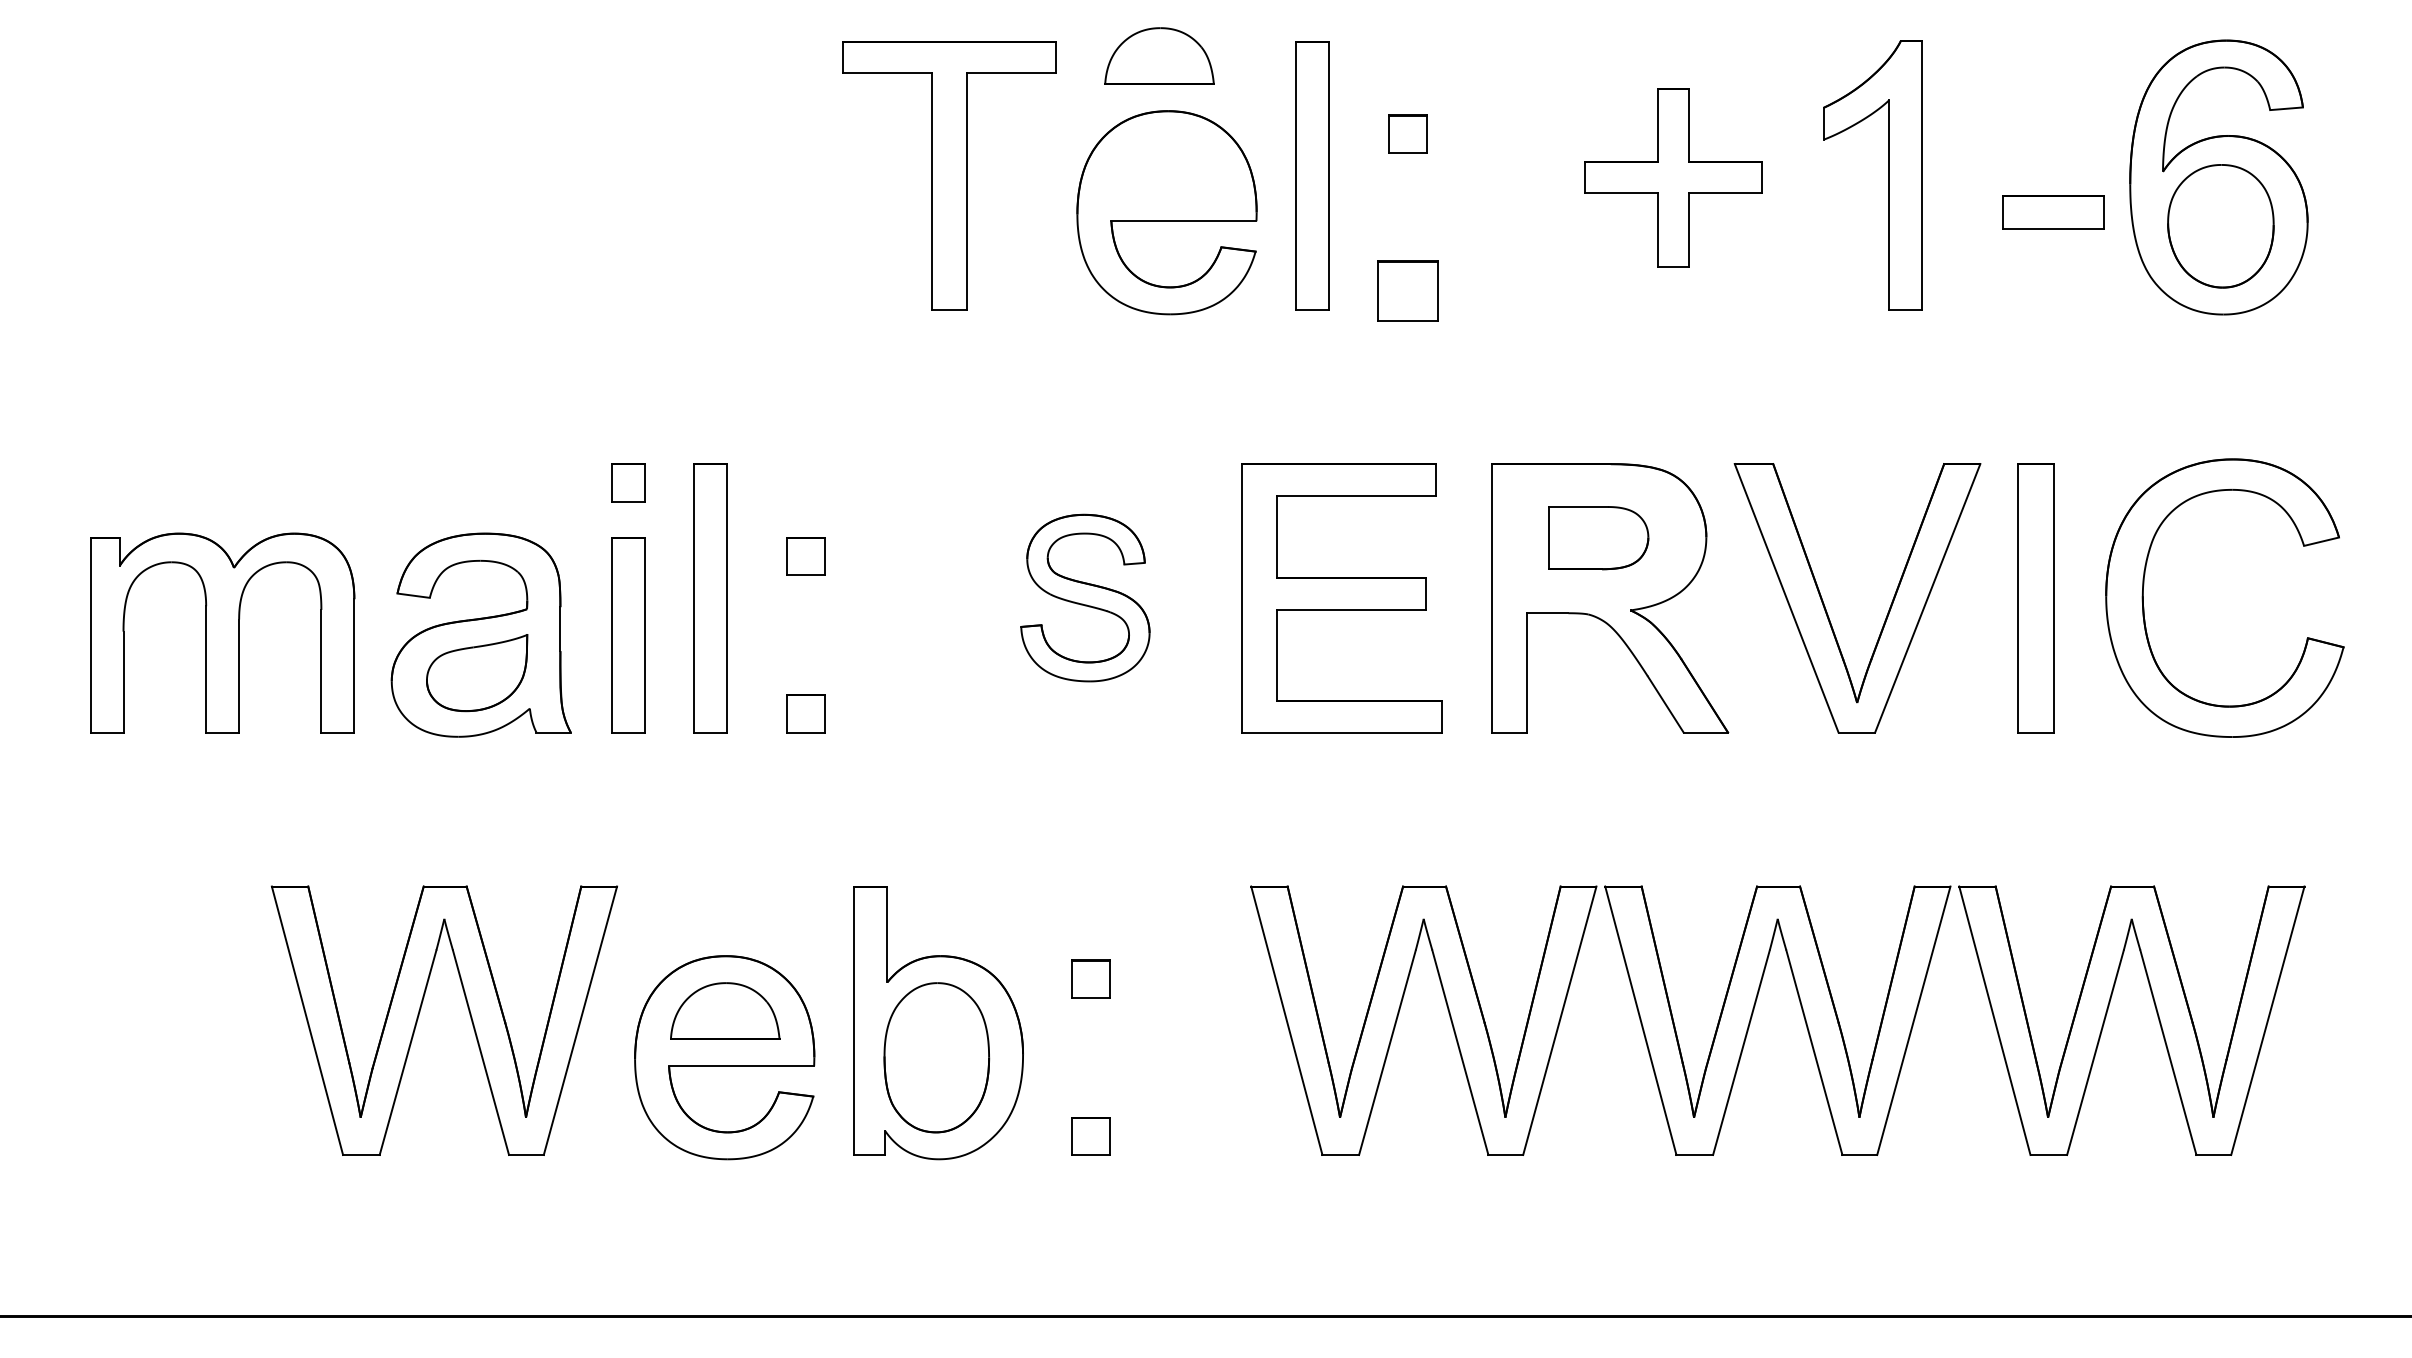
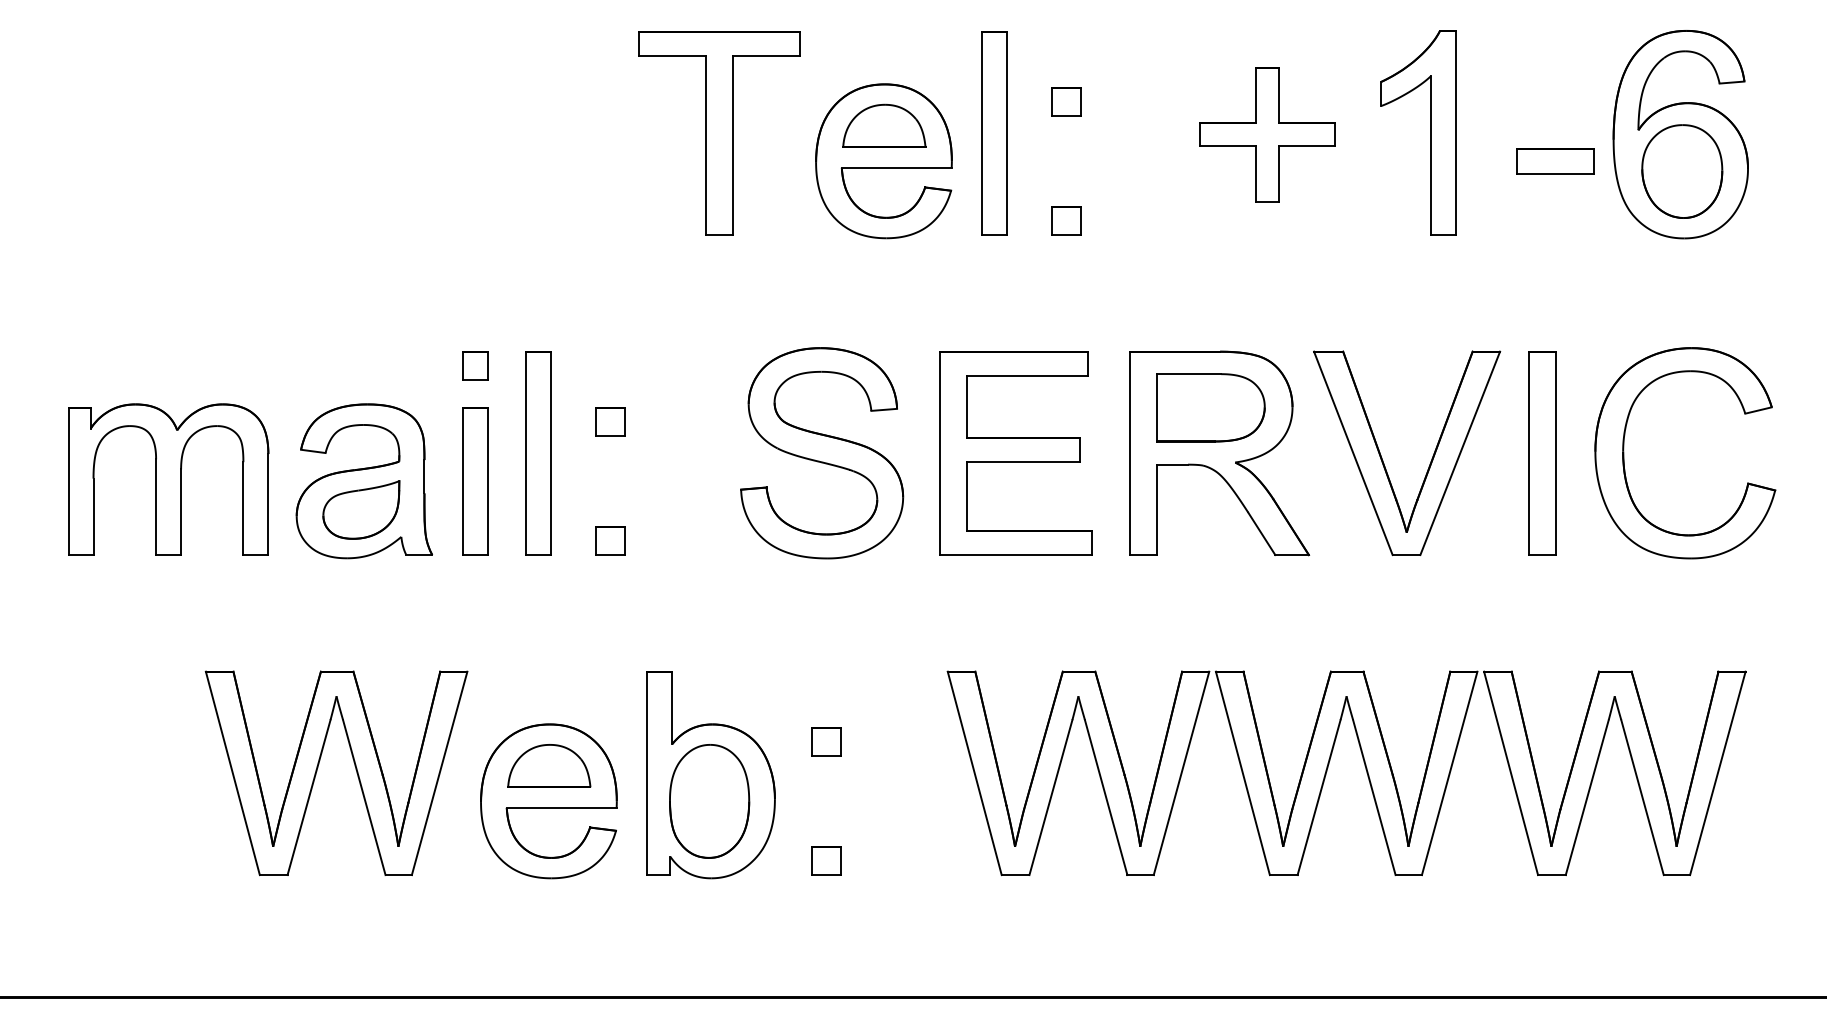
part: (1159, 55) -> (884, 125), moved
part: (1407, 291) -> (1066, 220), size x0.62
part: (1598, 537) -> (1210, 407), size x1.43
part: (1085, 597) -> (822, 452), size x1.67

